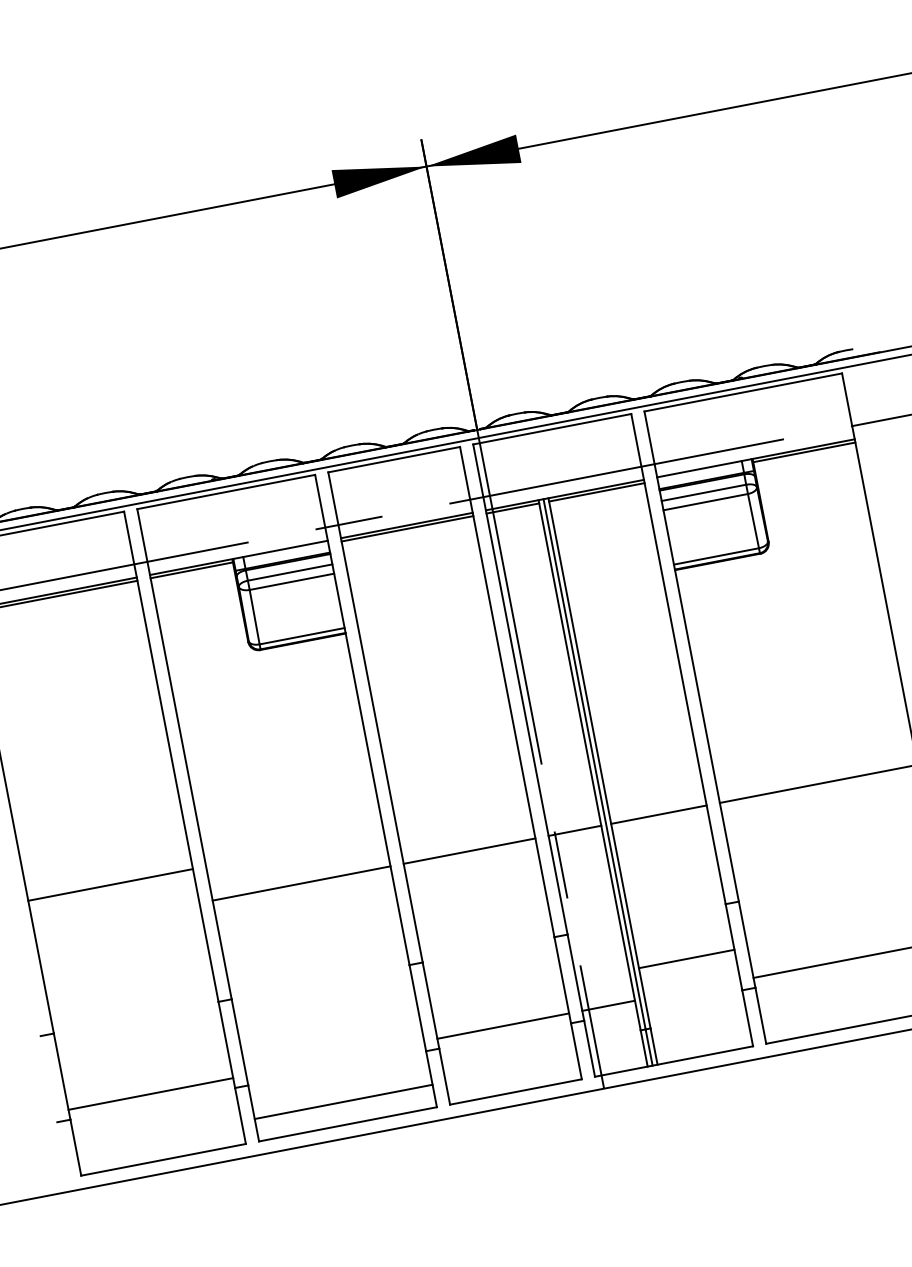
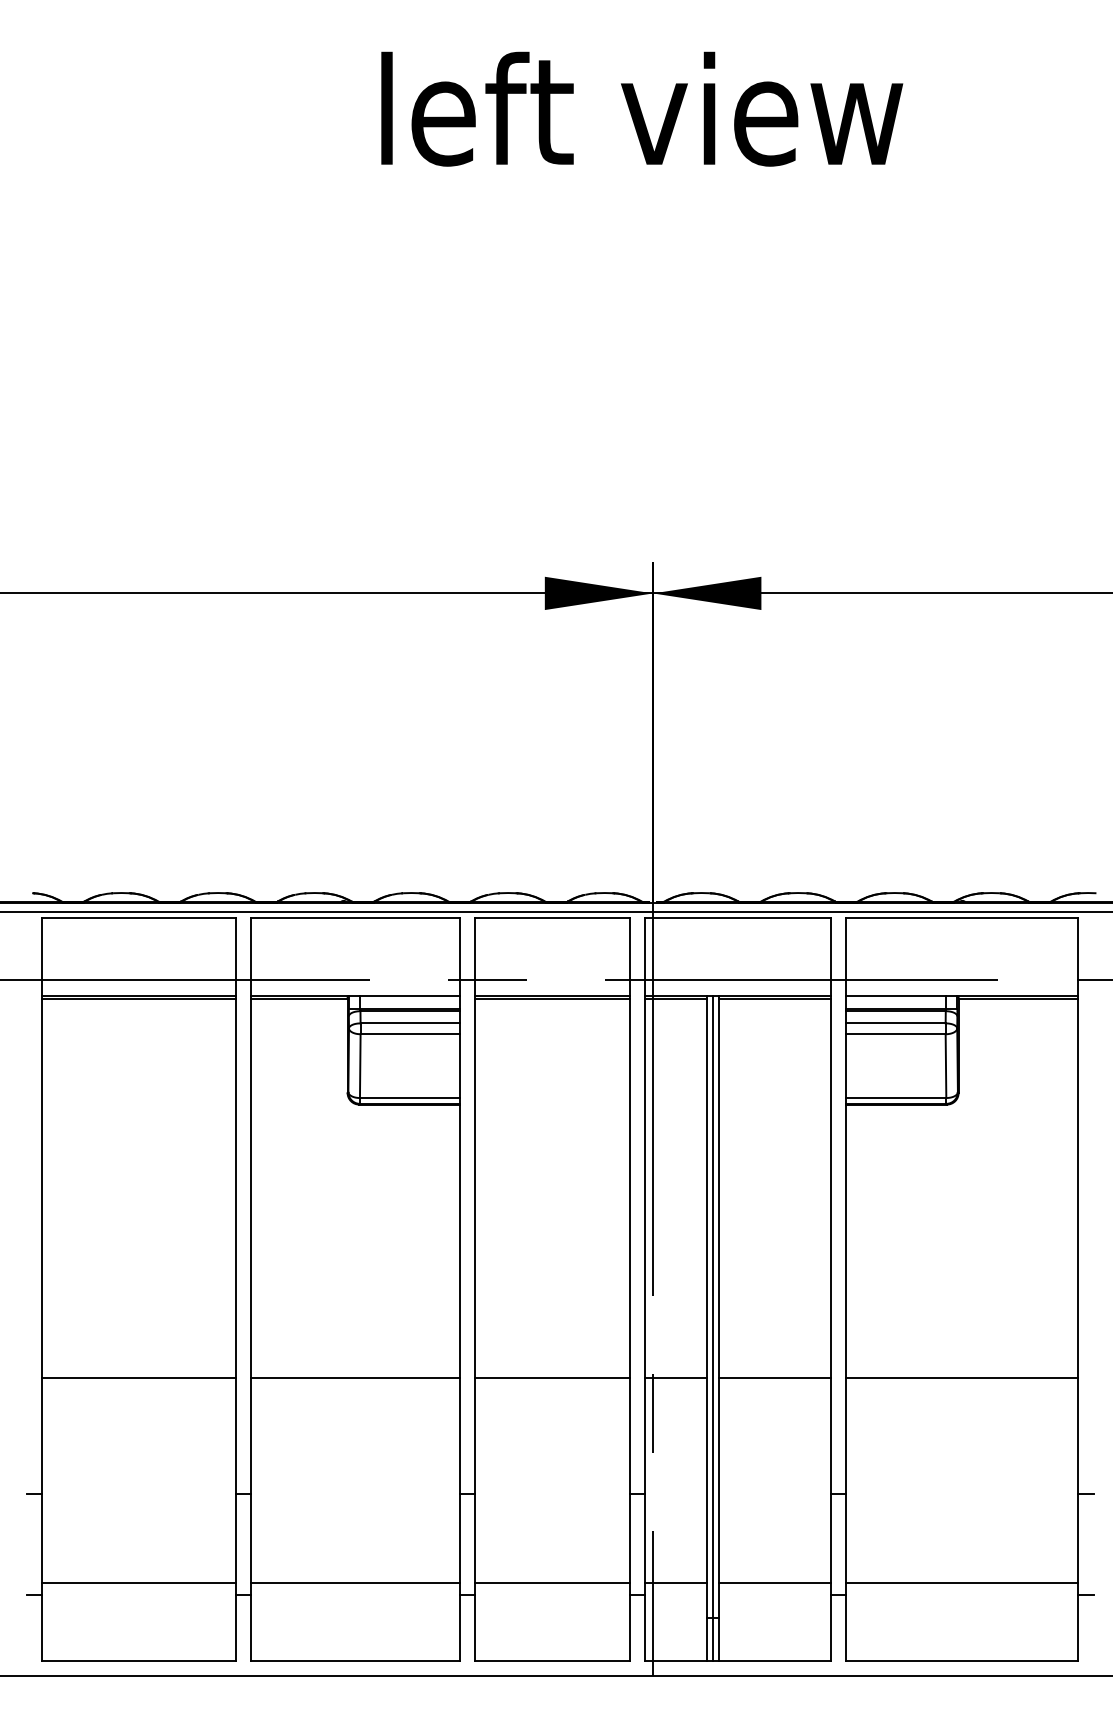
line: (110, 884) -> (138, 1377), moved
line: (686, 959) -> (774, 1583), moved
line: (342, 1102) -> (354, 1583), moved

